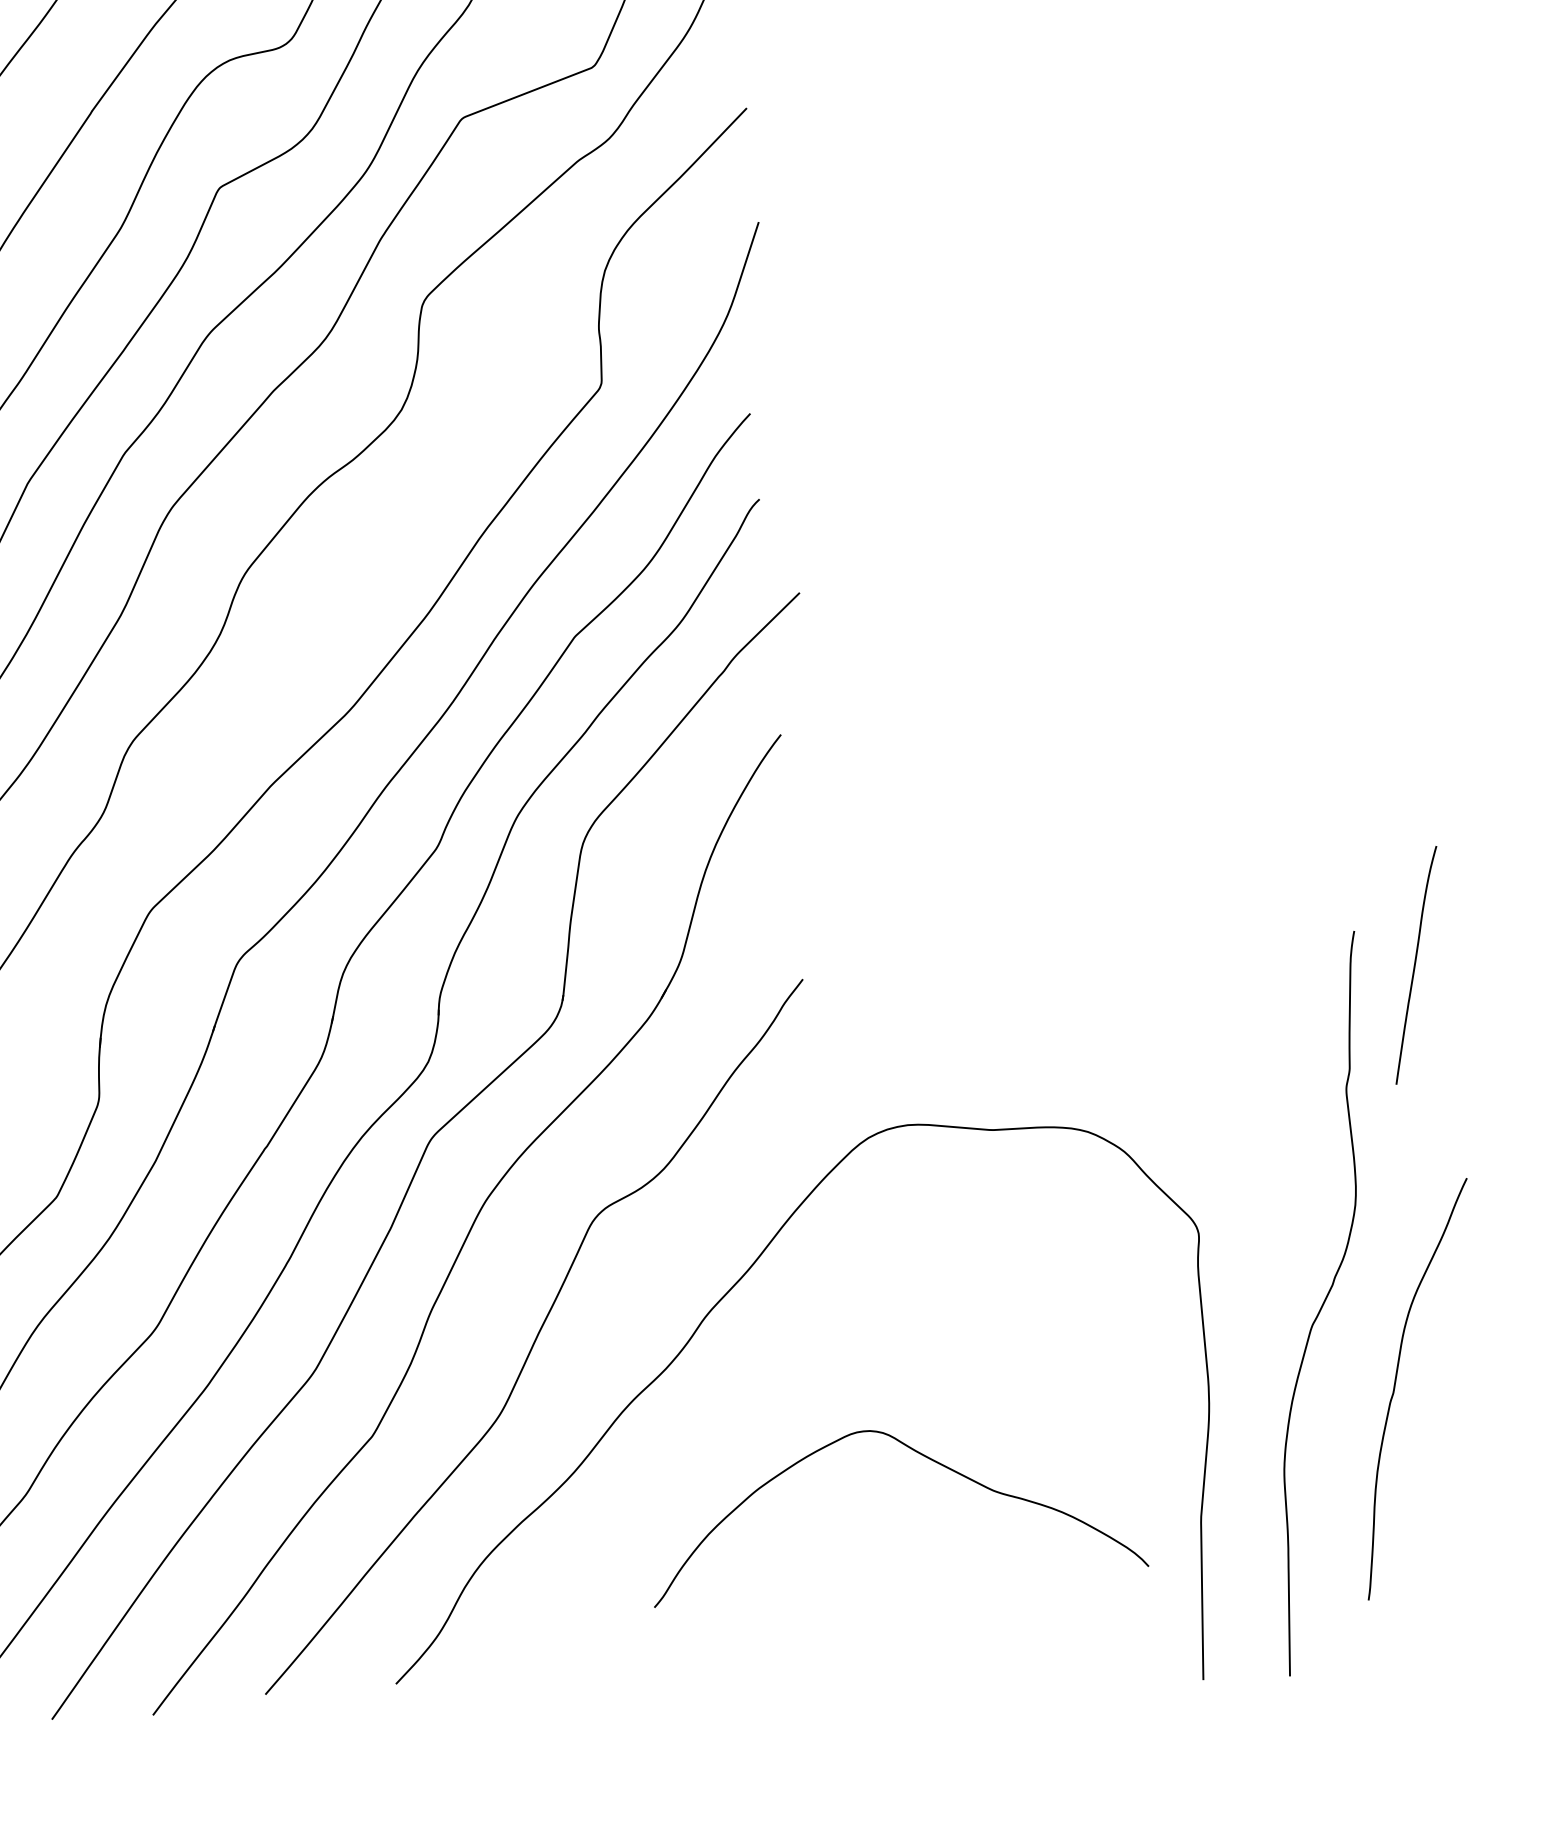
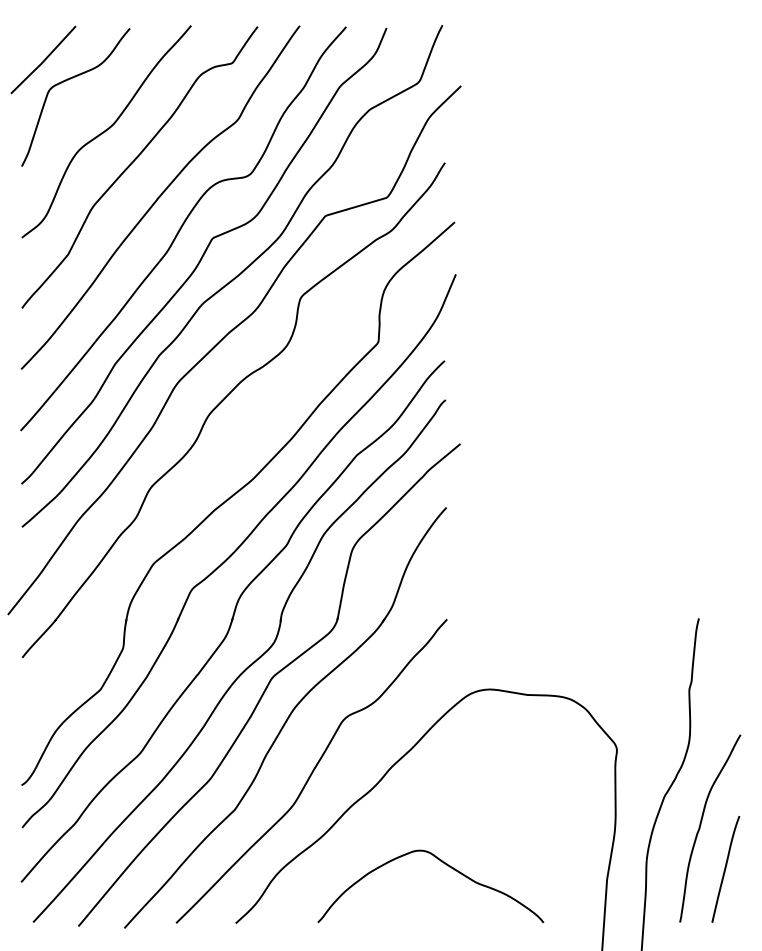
curve: (1415, 965) -> (725, 869), moved
curve: (920, 1457) -> (444, 864), moved

